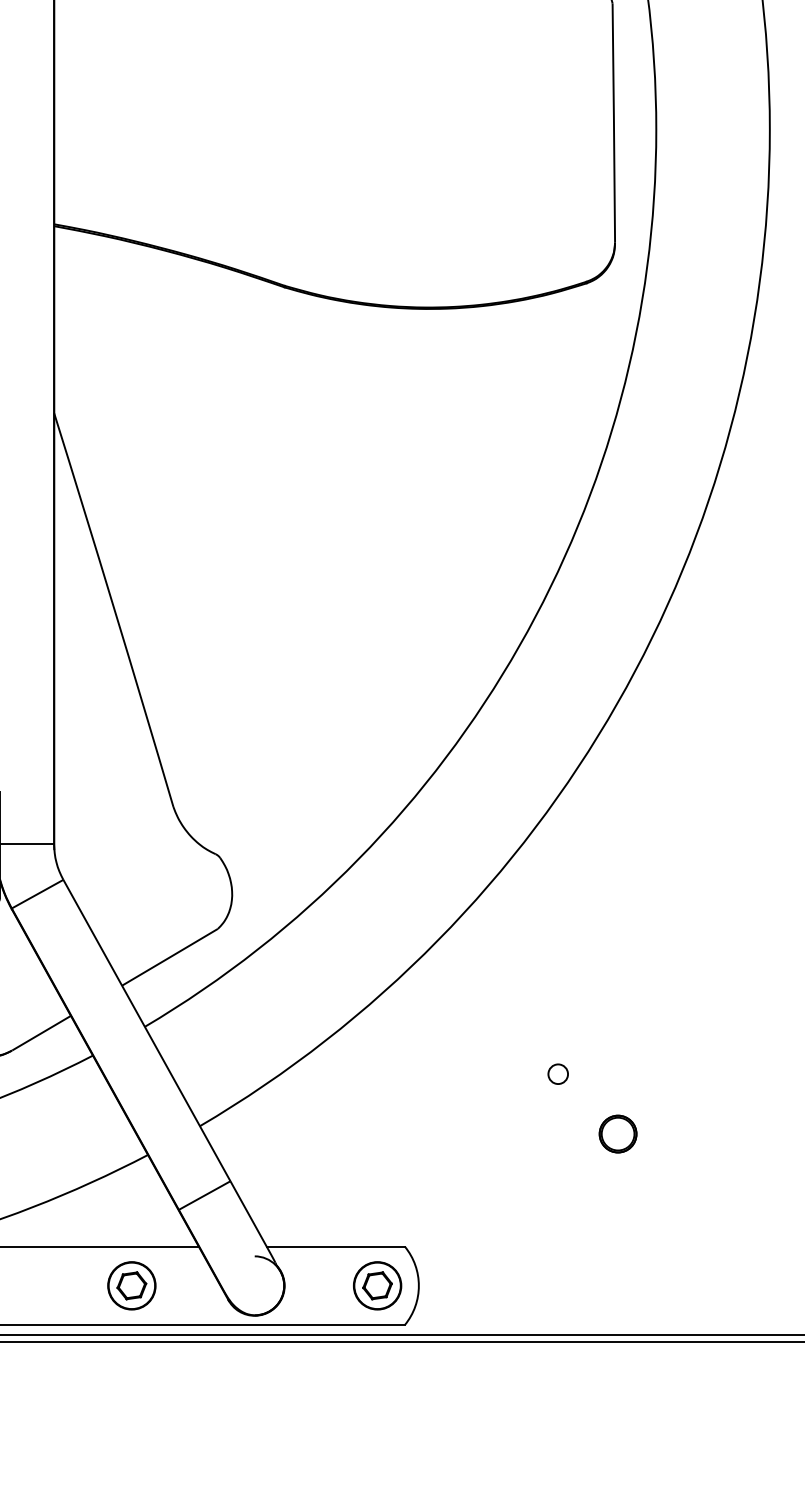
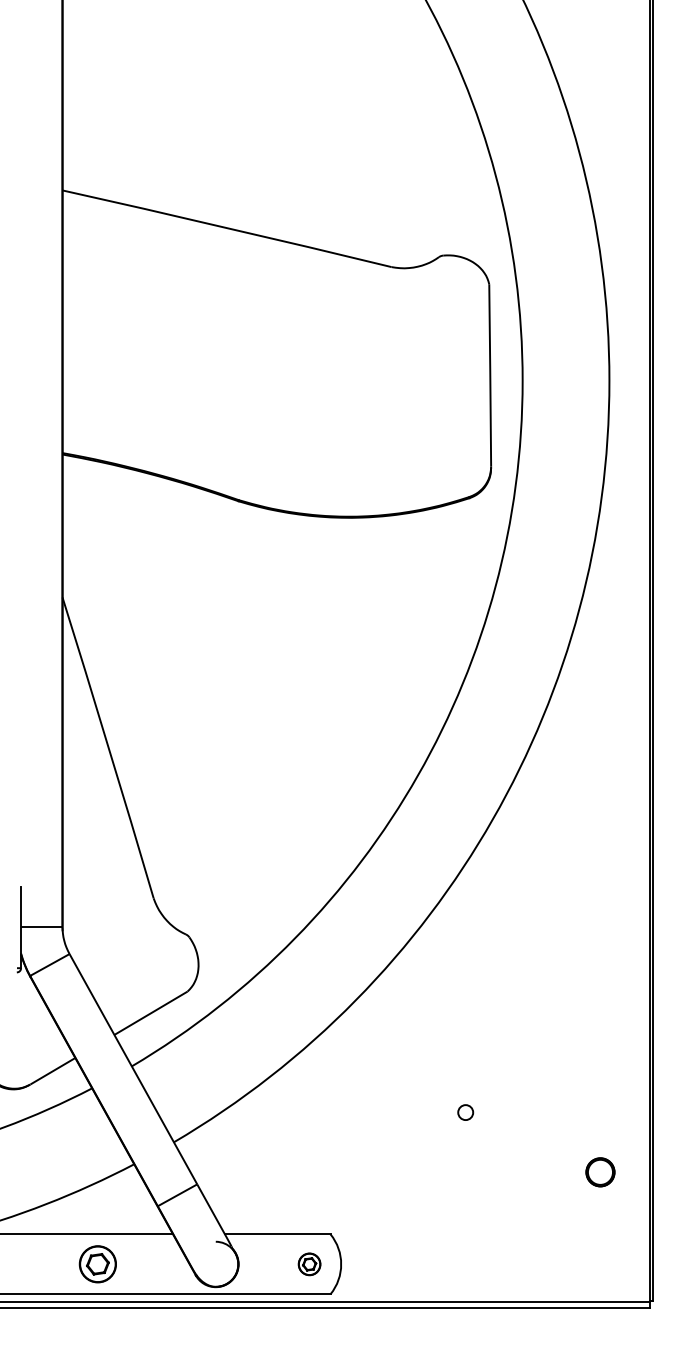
circle: (557, 1074) -> (465, 1112), moved
part: (618, 1134) -> (600, 1172), moved
part: (131, 1286) -> (97, 1264), moved
part: (377, 1286) -> (309, 1264), size x0.6

